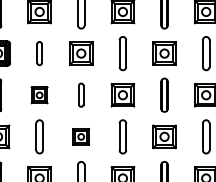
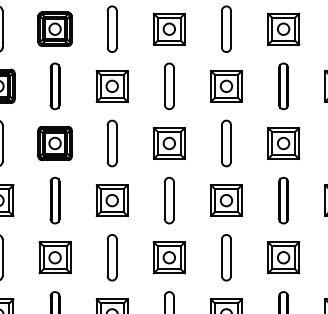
part: (39, 53) -> (111, 143), size x1.43
part: (39, 95) -> (111, 200), size x1.43
part: (80, 95) -> (168, 200), size x1.43
part: (80, 136) -> (168, 257), size x1.43

